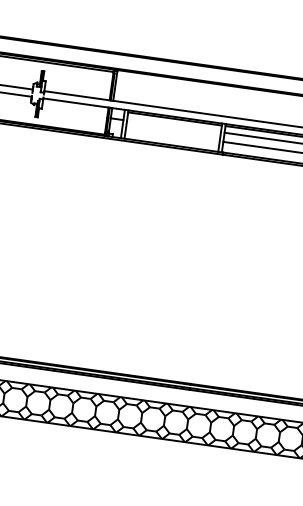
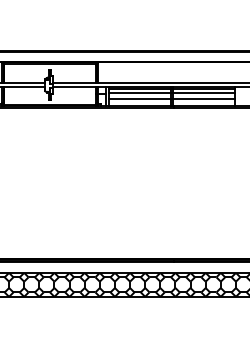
line: (173, 126) -> (139, 93), added
line: (172, 135) -> (139, 99), added

